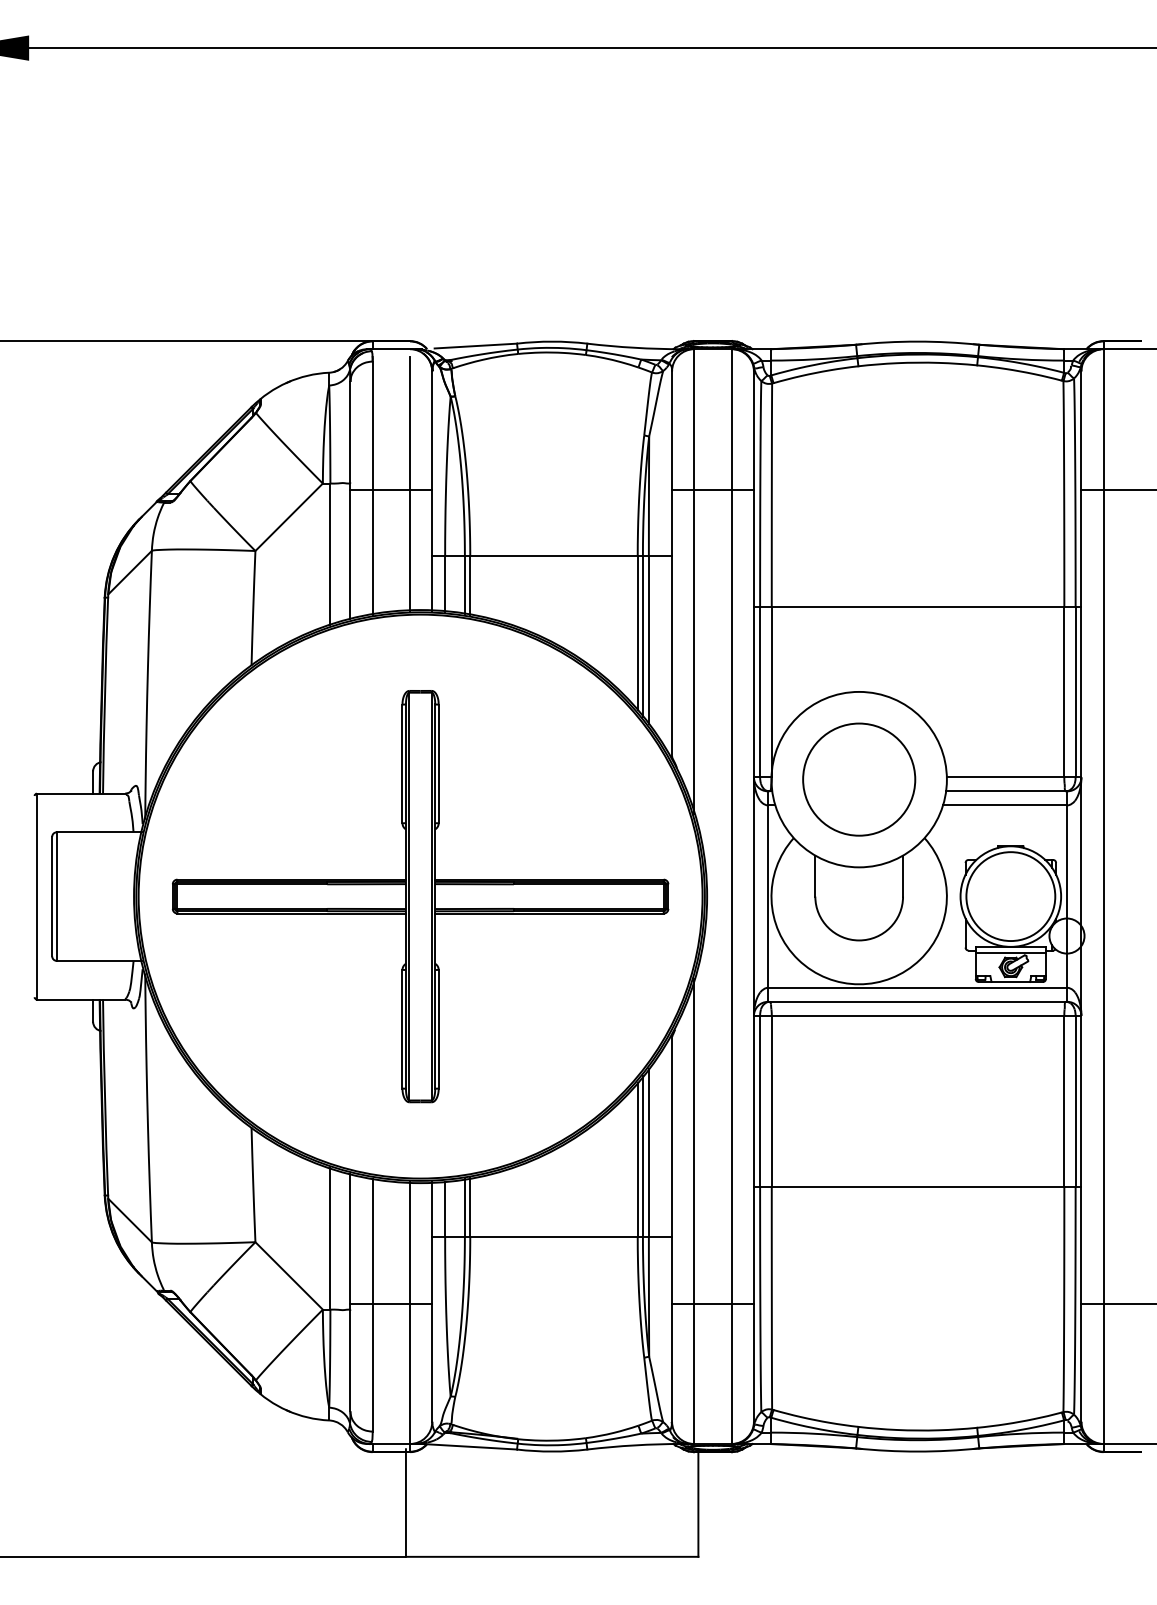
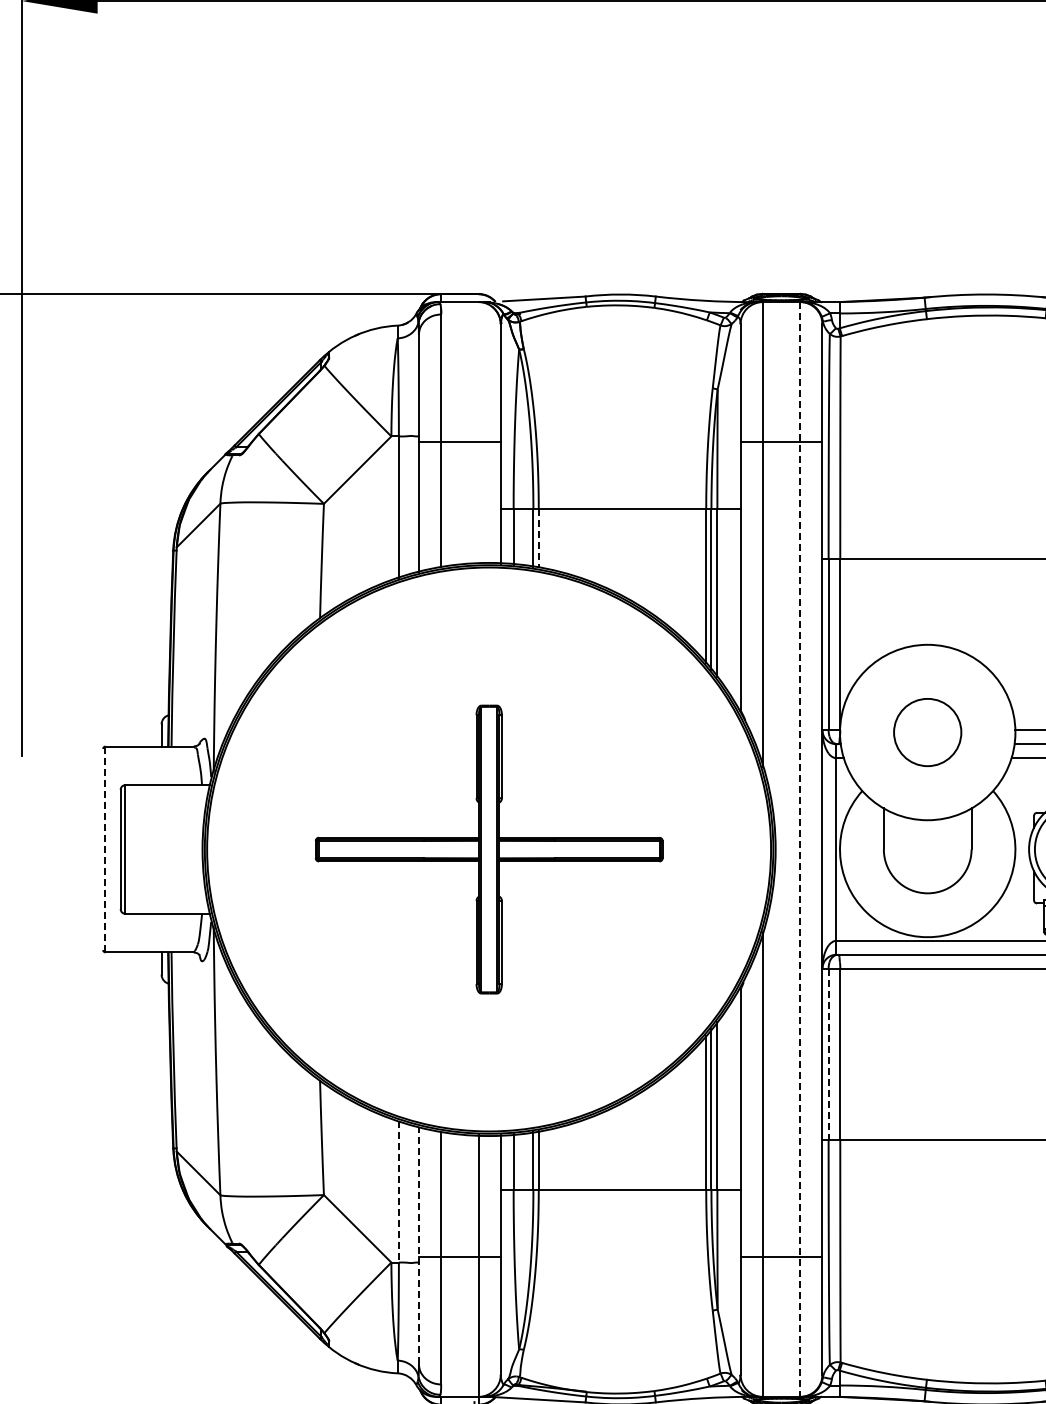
line: (410, 483) -> (479, 436), removed
line: (470, 586) -> (539, 539), solid -> dashed
circle: (859, 779) -> (928, 732), size x0.6
line: (36, 896) -> (105, 849), solid -> dashed
part: (420, 896) -> (489, 849), size x0.7
line: (731, 897) -> (800, 850), solid -> dashed
line: (760, 1101) -> (829, 1054), solid -> dashed
line: (330, 1239) -> (399, 1192), solid -> dashed
line: (350, 1292) -> (419, 1245), solid -> dashed

